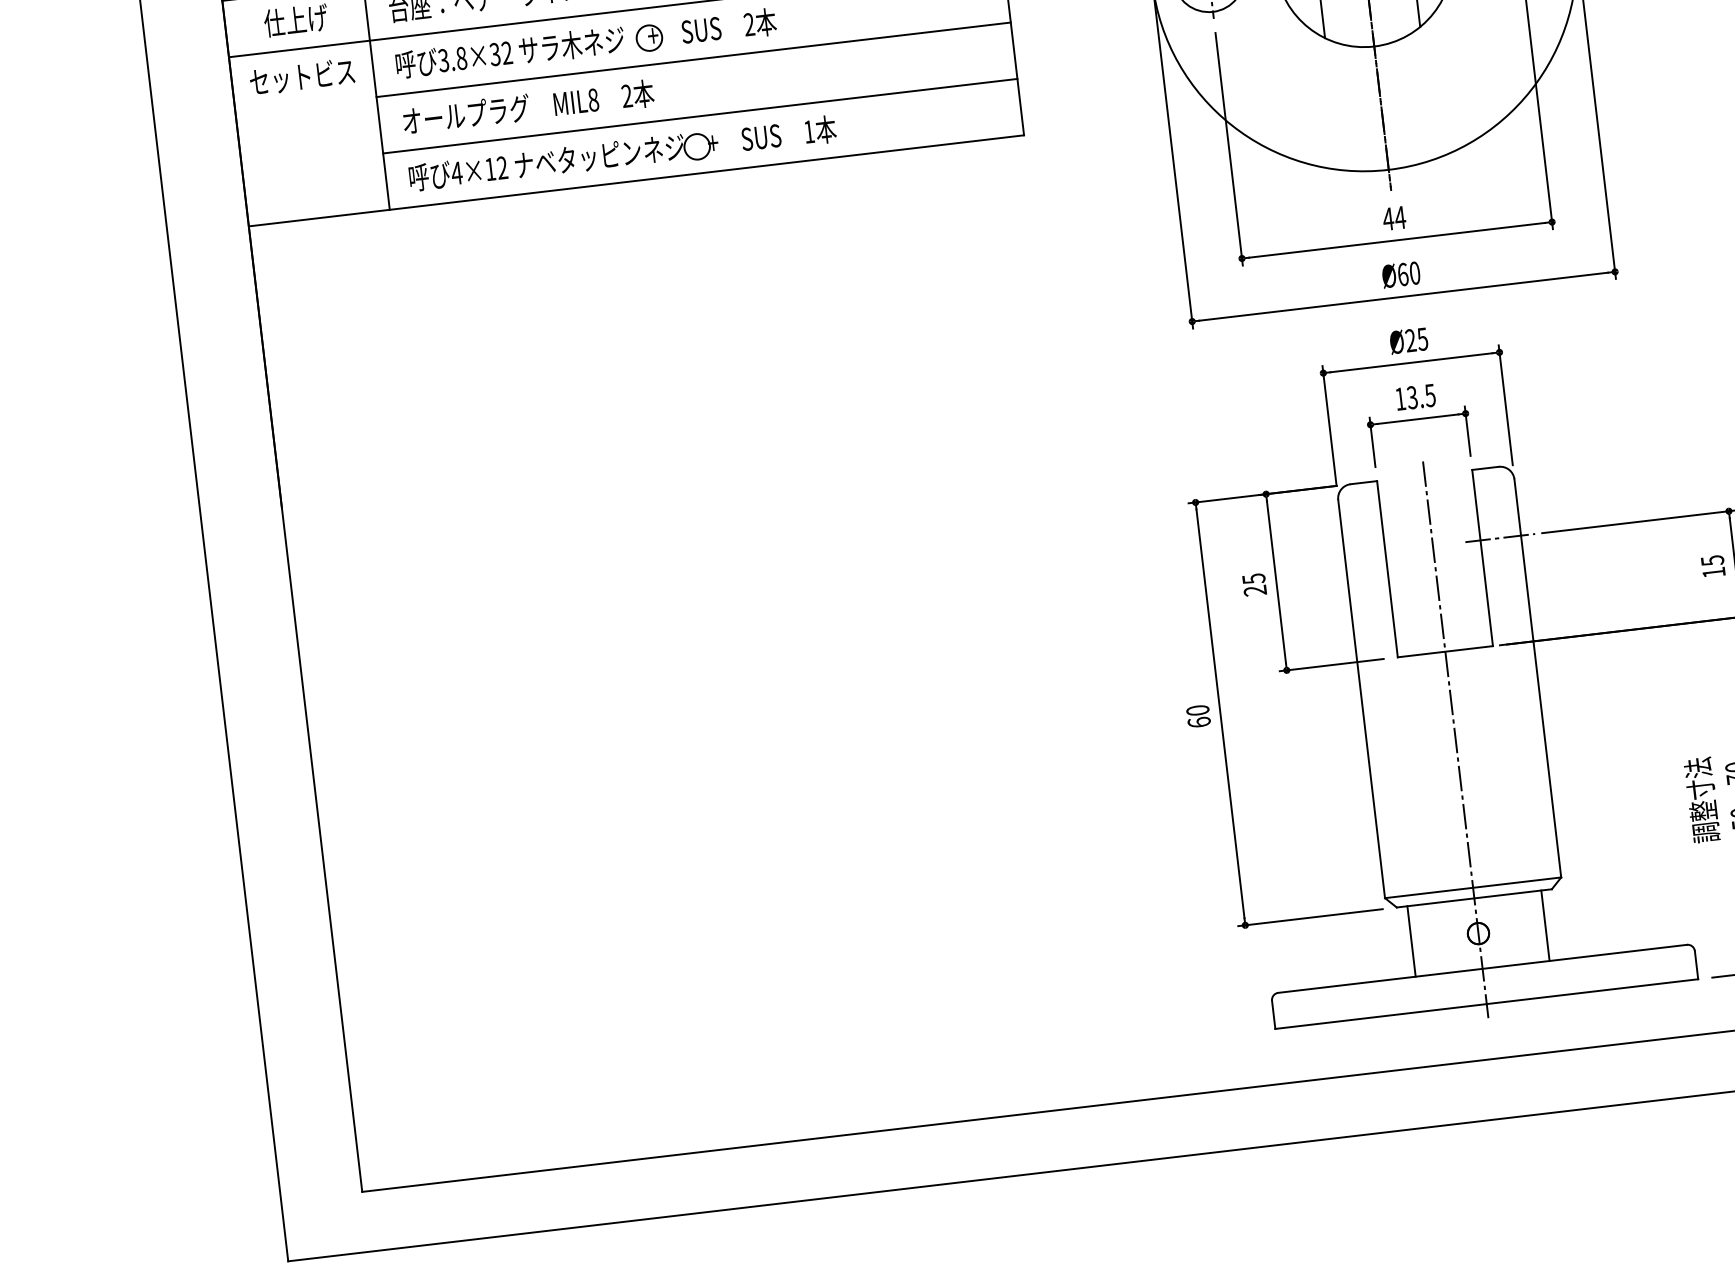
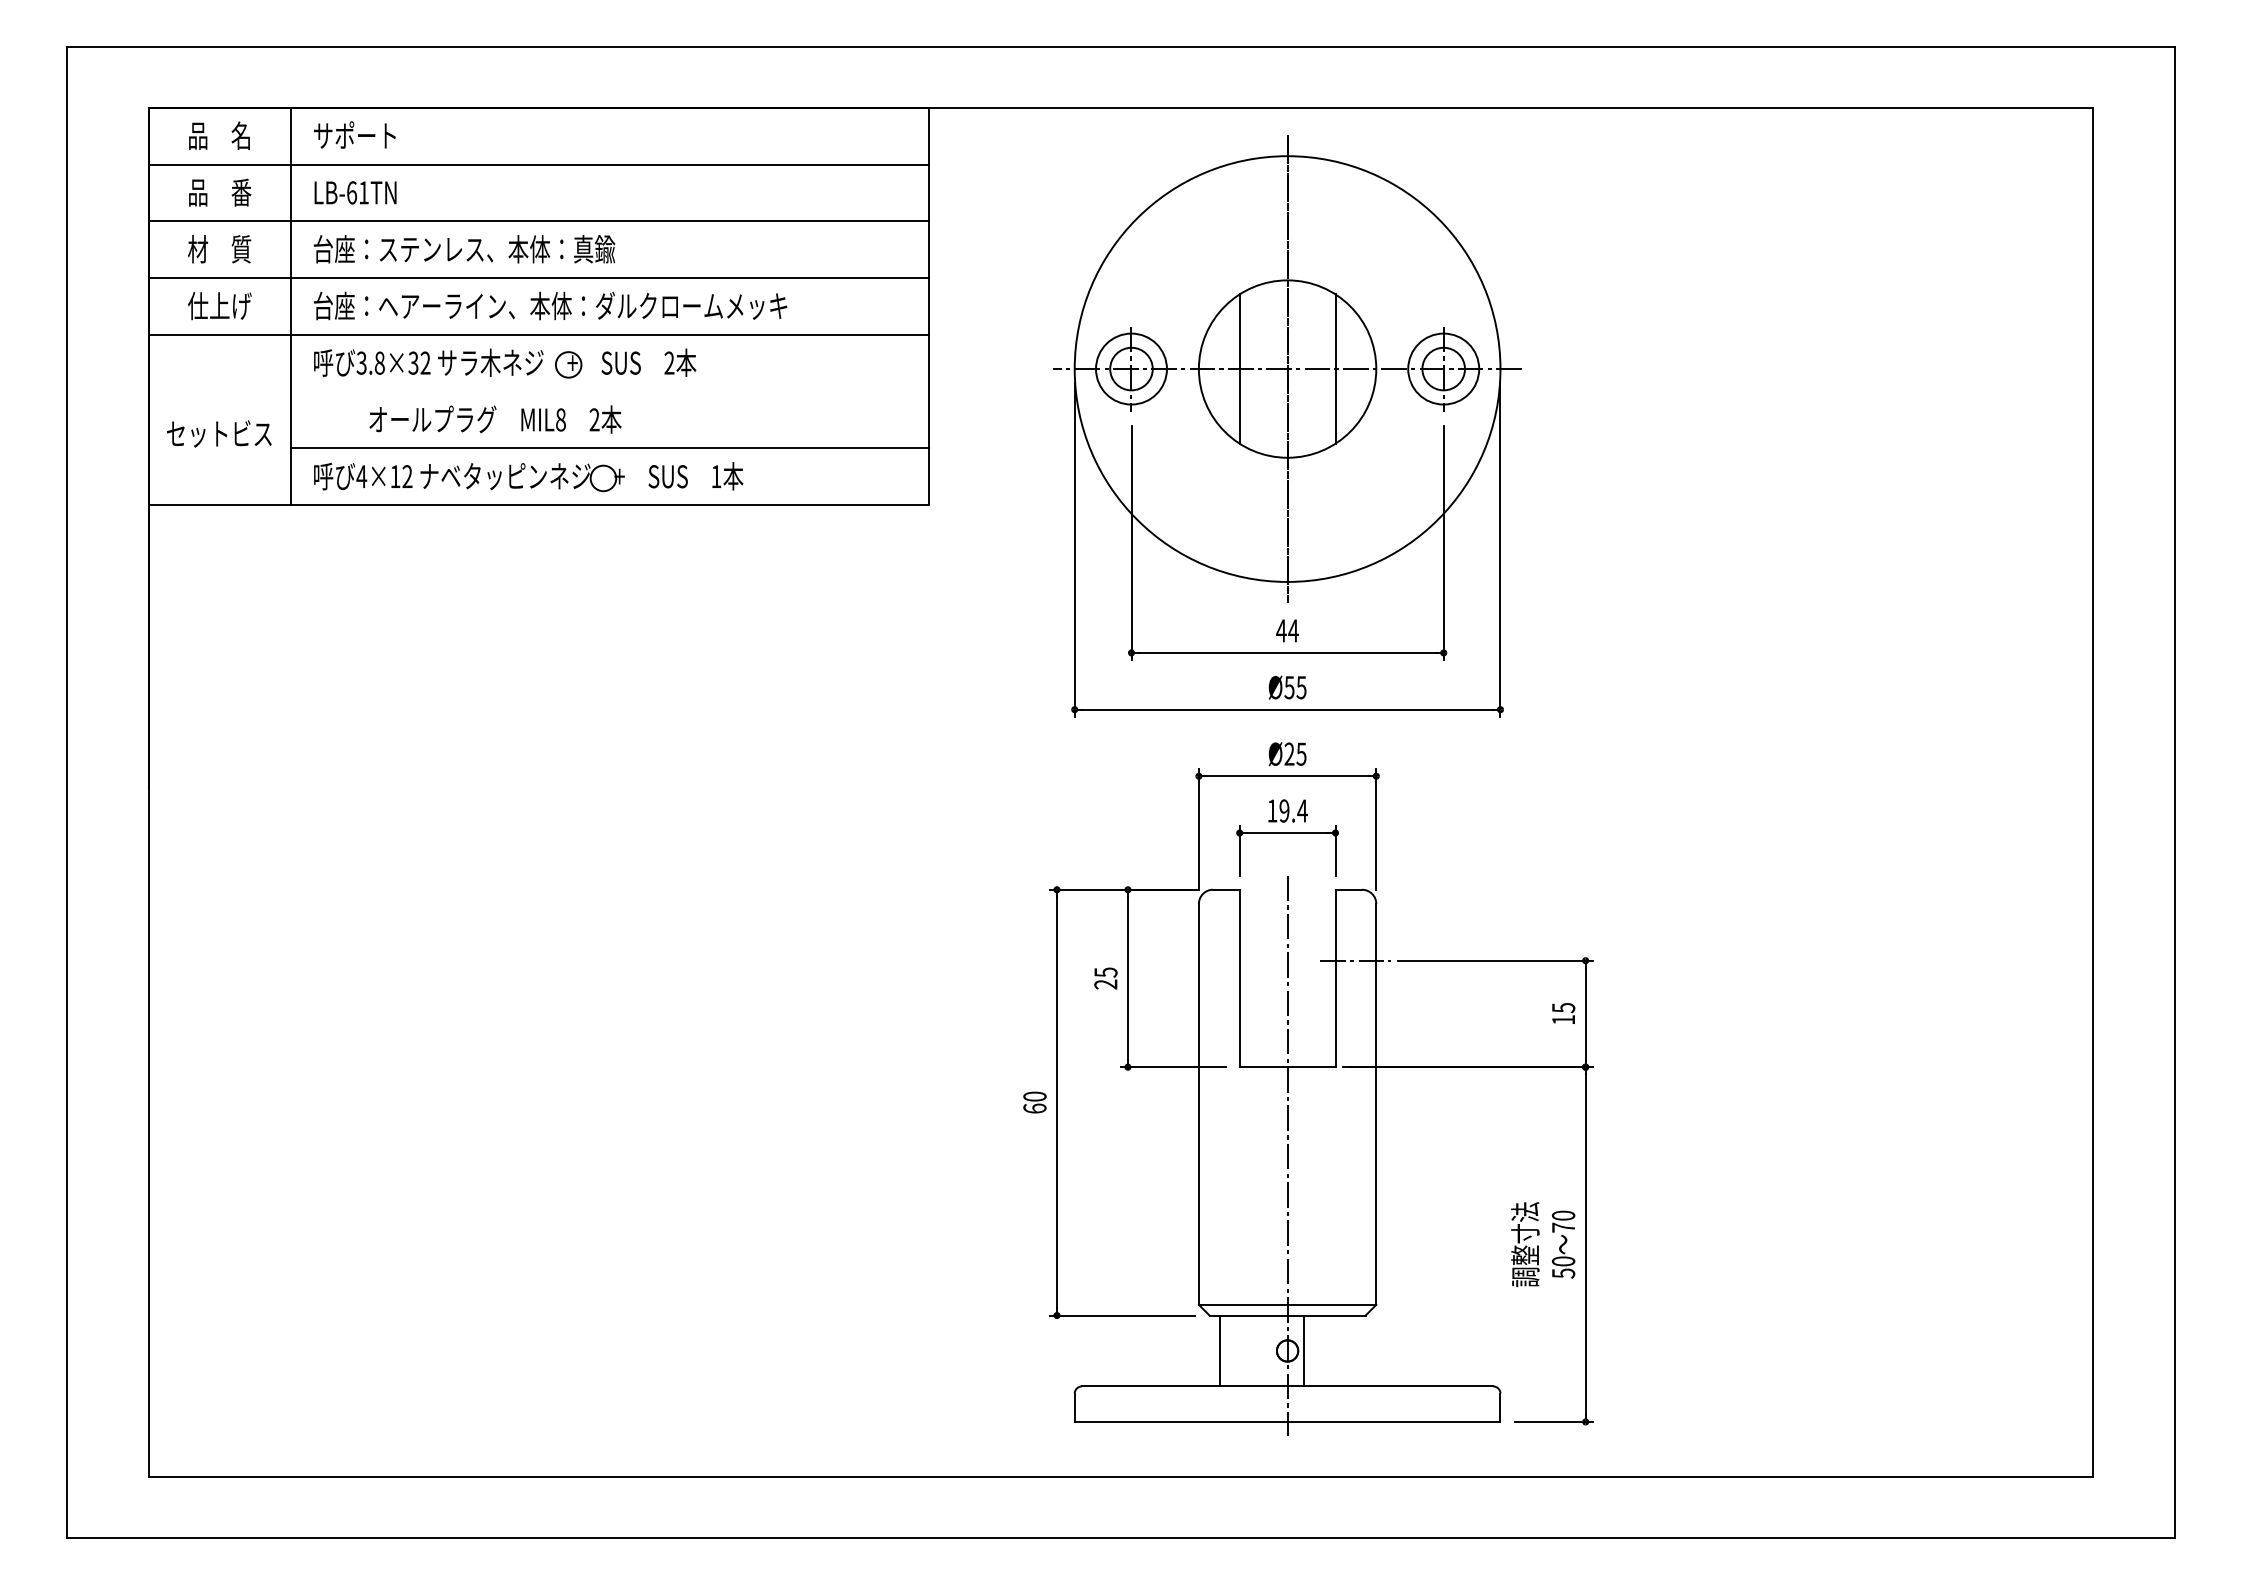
line: (693, 59) -> (609, 391), removed
text: (302, 76) -> (219, 433), moved
text: (528, 107) -> (495, 419), moved
text: (1408, 273) -> (1295, 687), Ø60 -> Ø55
text: (1421, 396) -> (1293, 810), 13.5 -> 19.4
line: (1545, 925) -> (1304, 1350), moved

